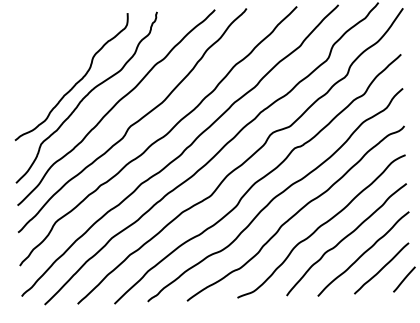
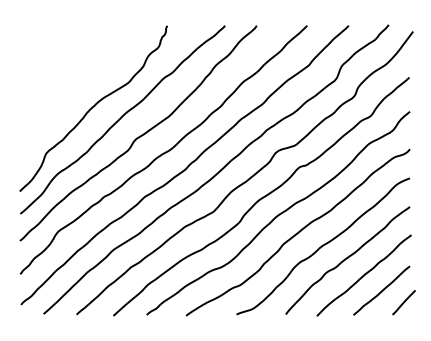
curve: (77, 81) -> (84, 92), removed

